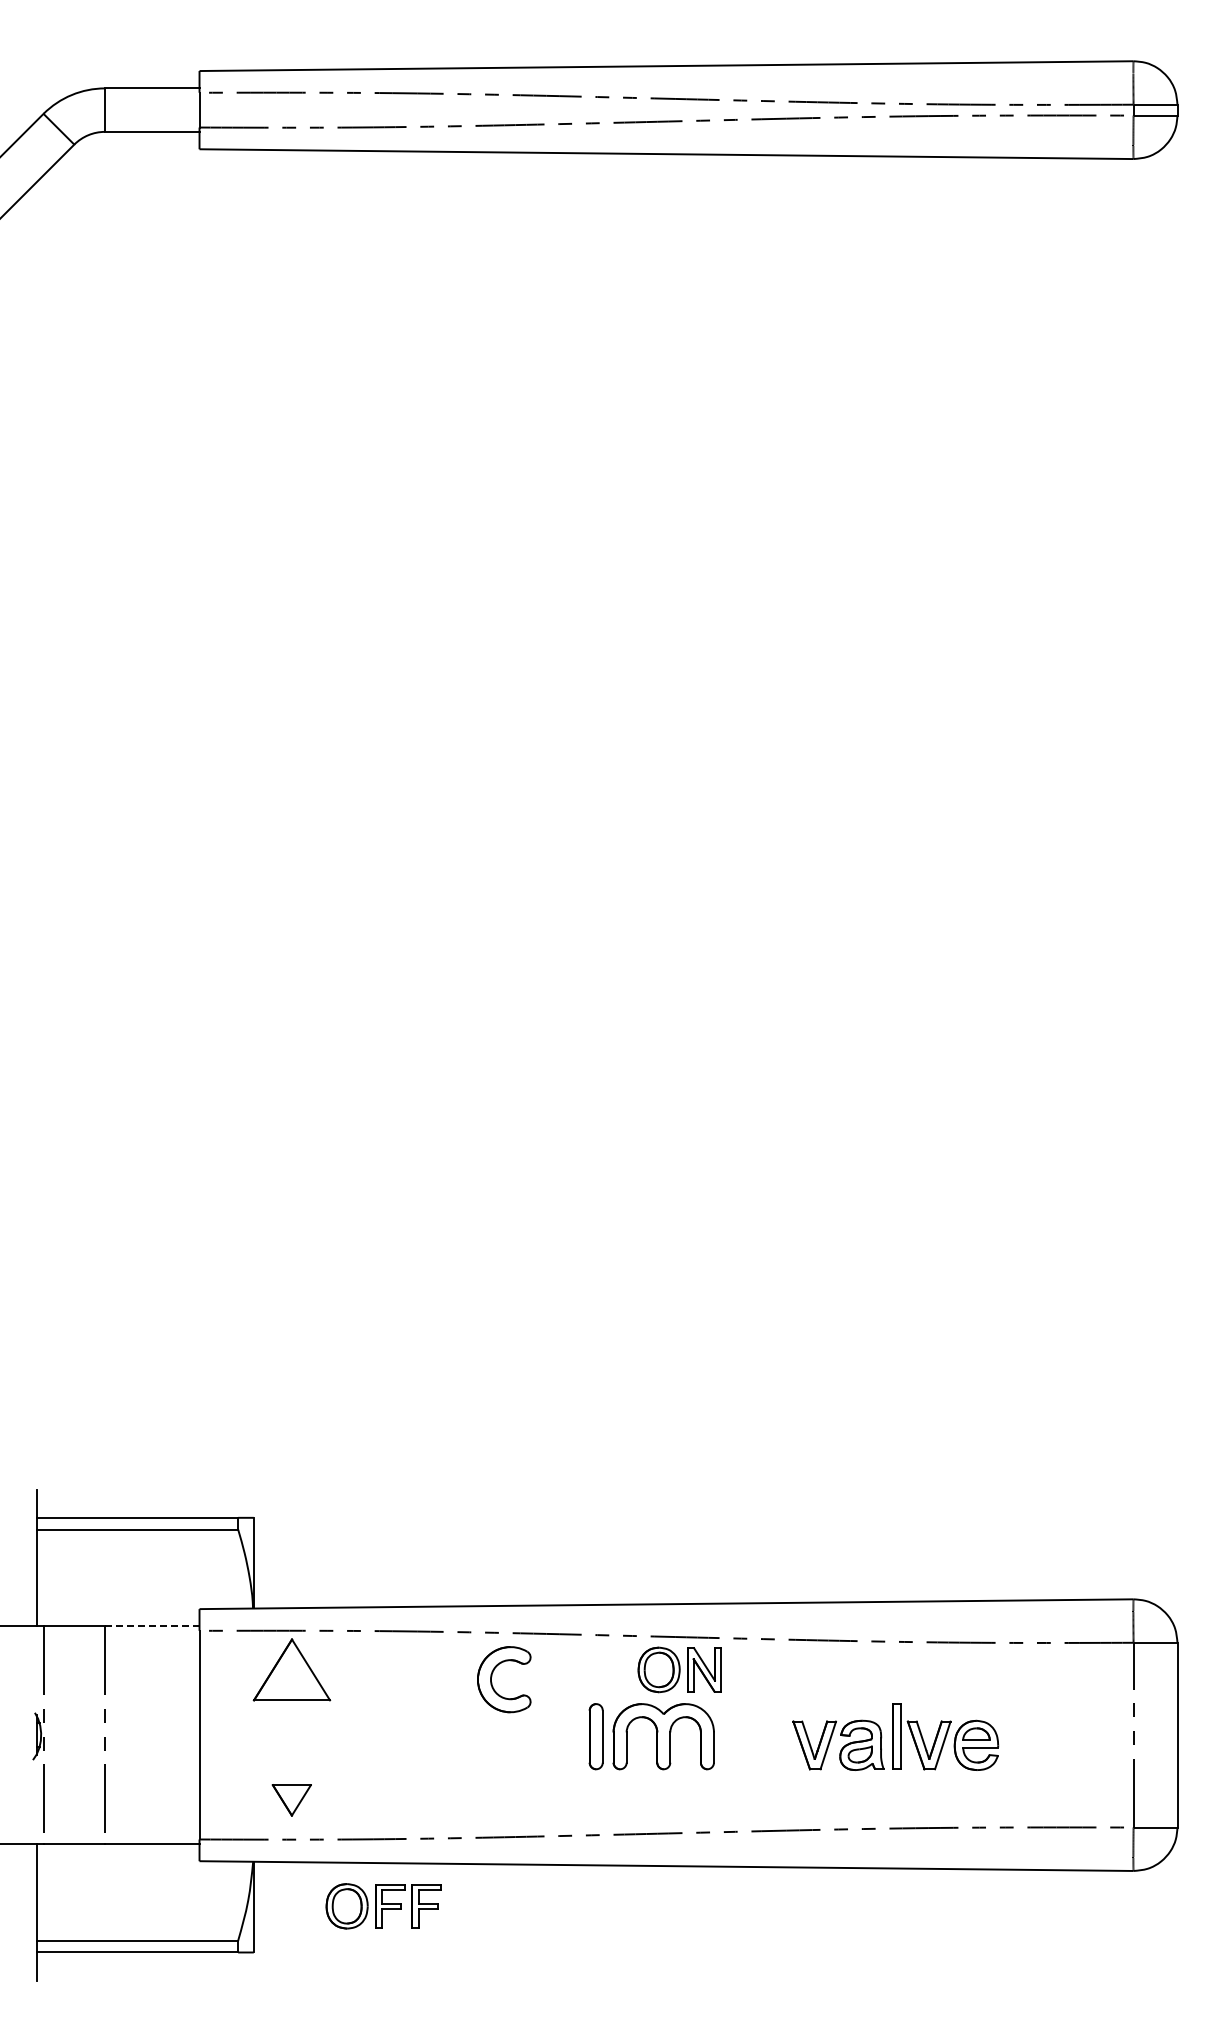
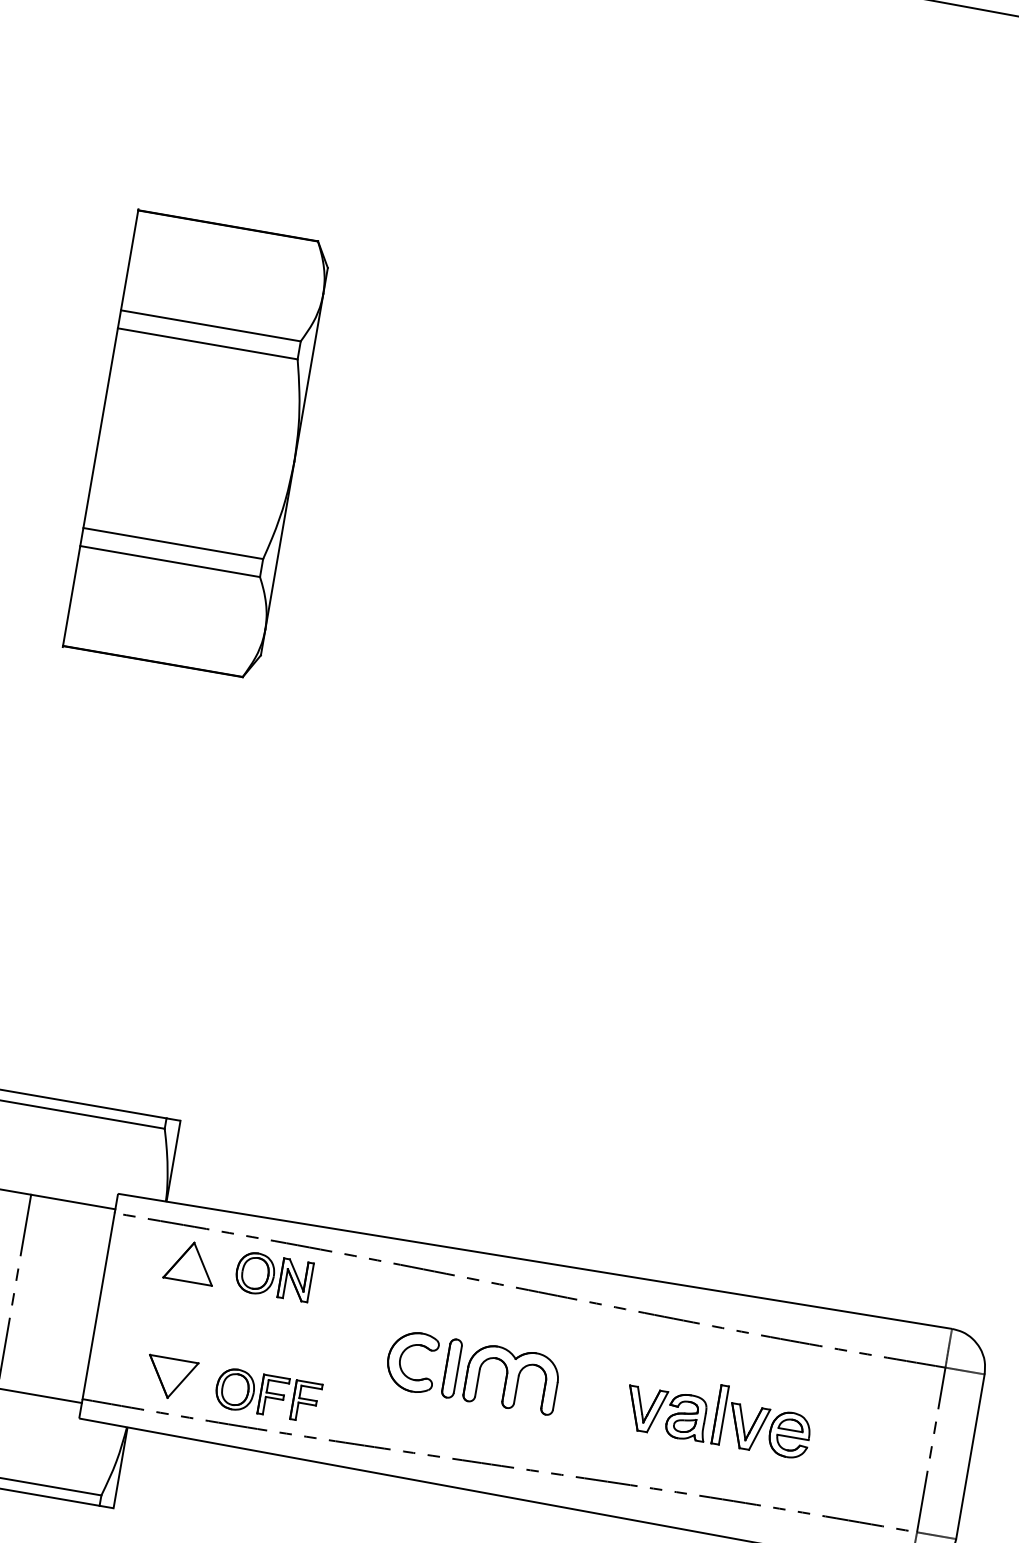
part: (145, 778) -> (197, 445), added
line: (151, 1626) -> (72, 1201), dashed -> solid
part: (291, 1669) -> (190, 1261), size x0.71
part: (679, 1669) -> (273, 1276), moved
part: (492, 1676) -> (401, 1357), moved
part: (291, 1800) -> (170, 1378), size x1.43
part: (383, 1906) -> (267, 1395), moved

